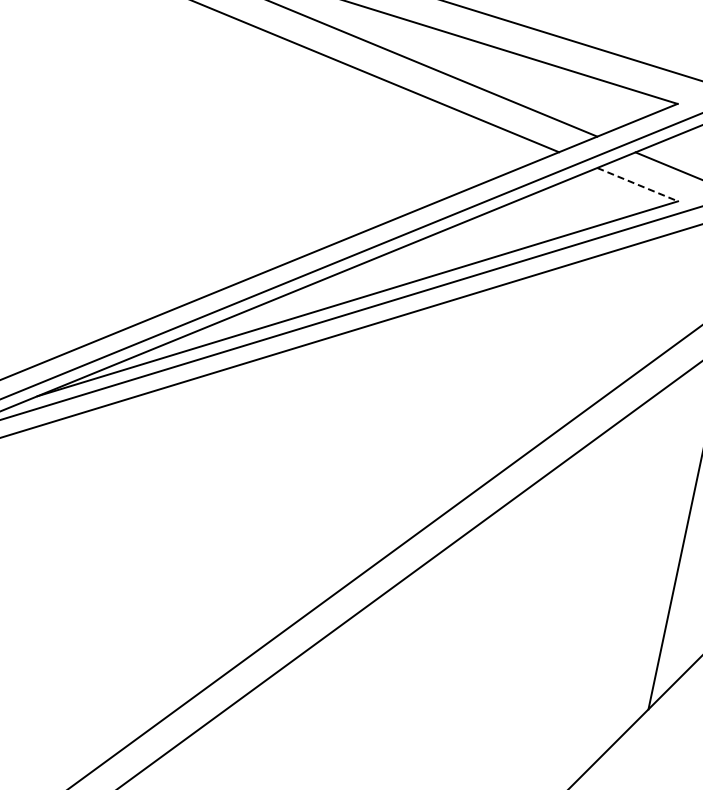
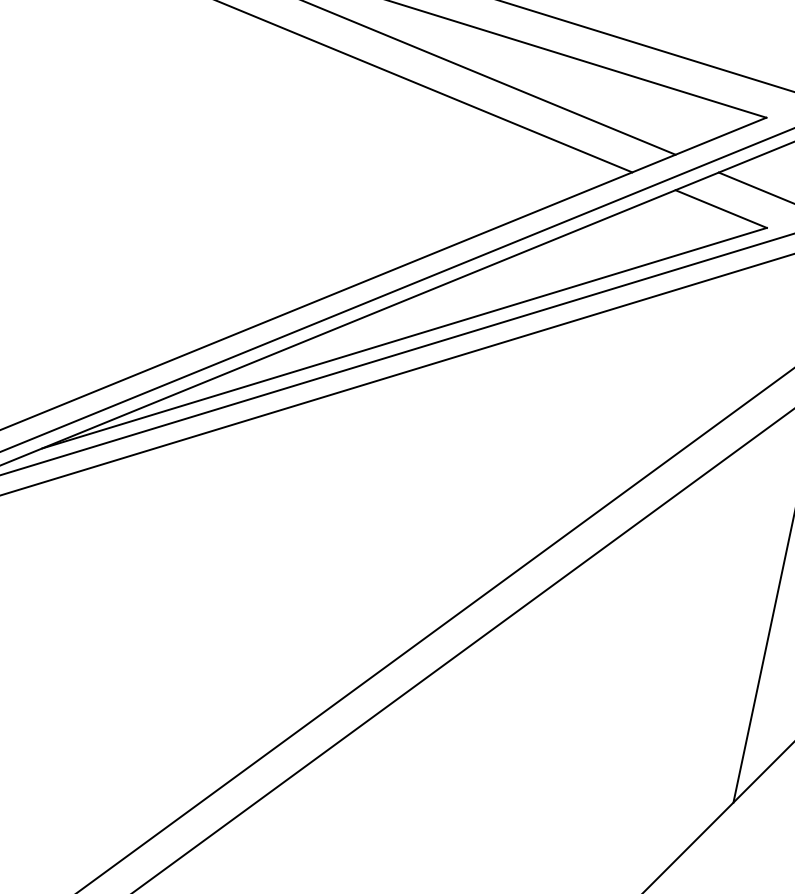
line: (637, 184) -> (721, 208), dashed -> solid

